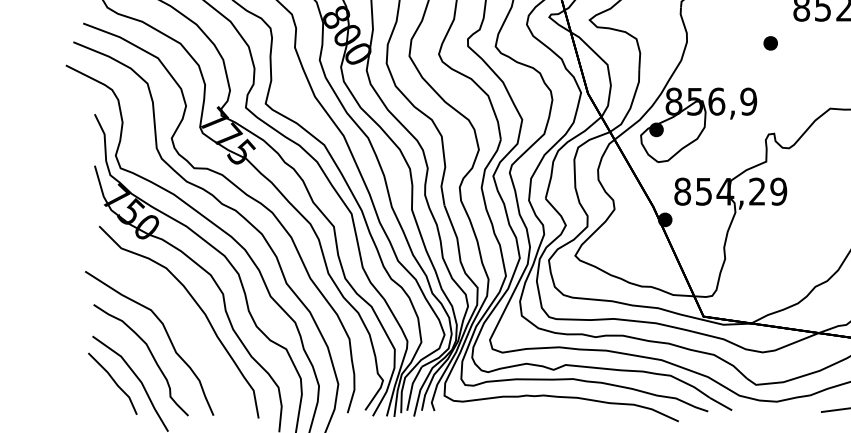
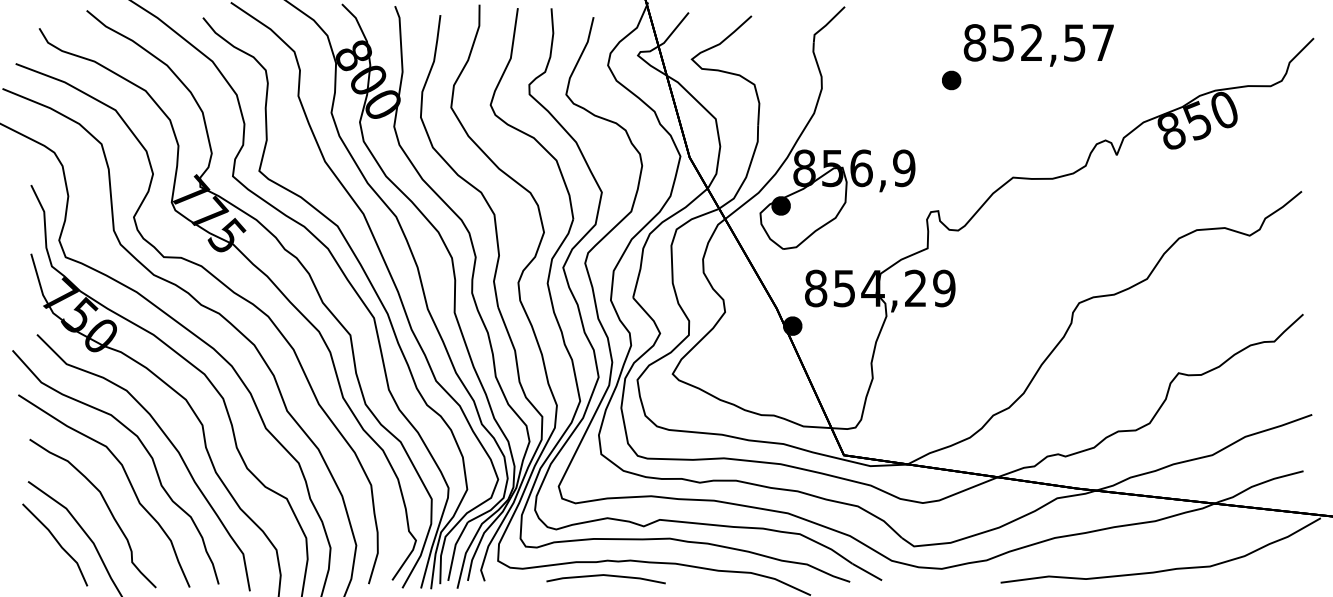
part: (770, 43) -> (951, 80), moved
curve: (178, 310) -> (143, 447), added
line: (524, 407) -> (605, 576), added

